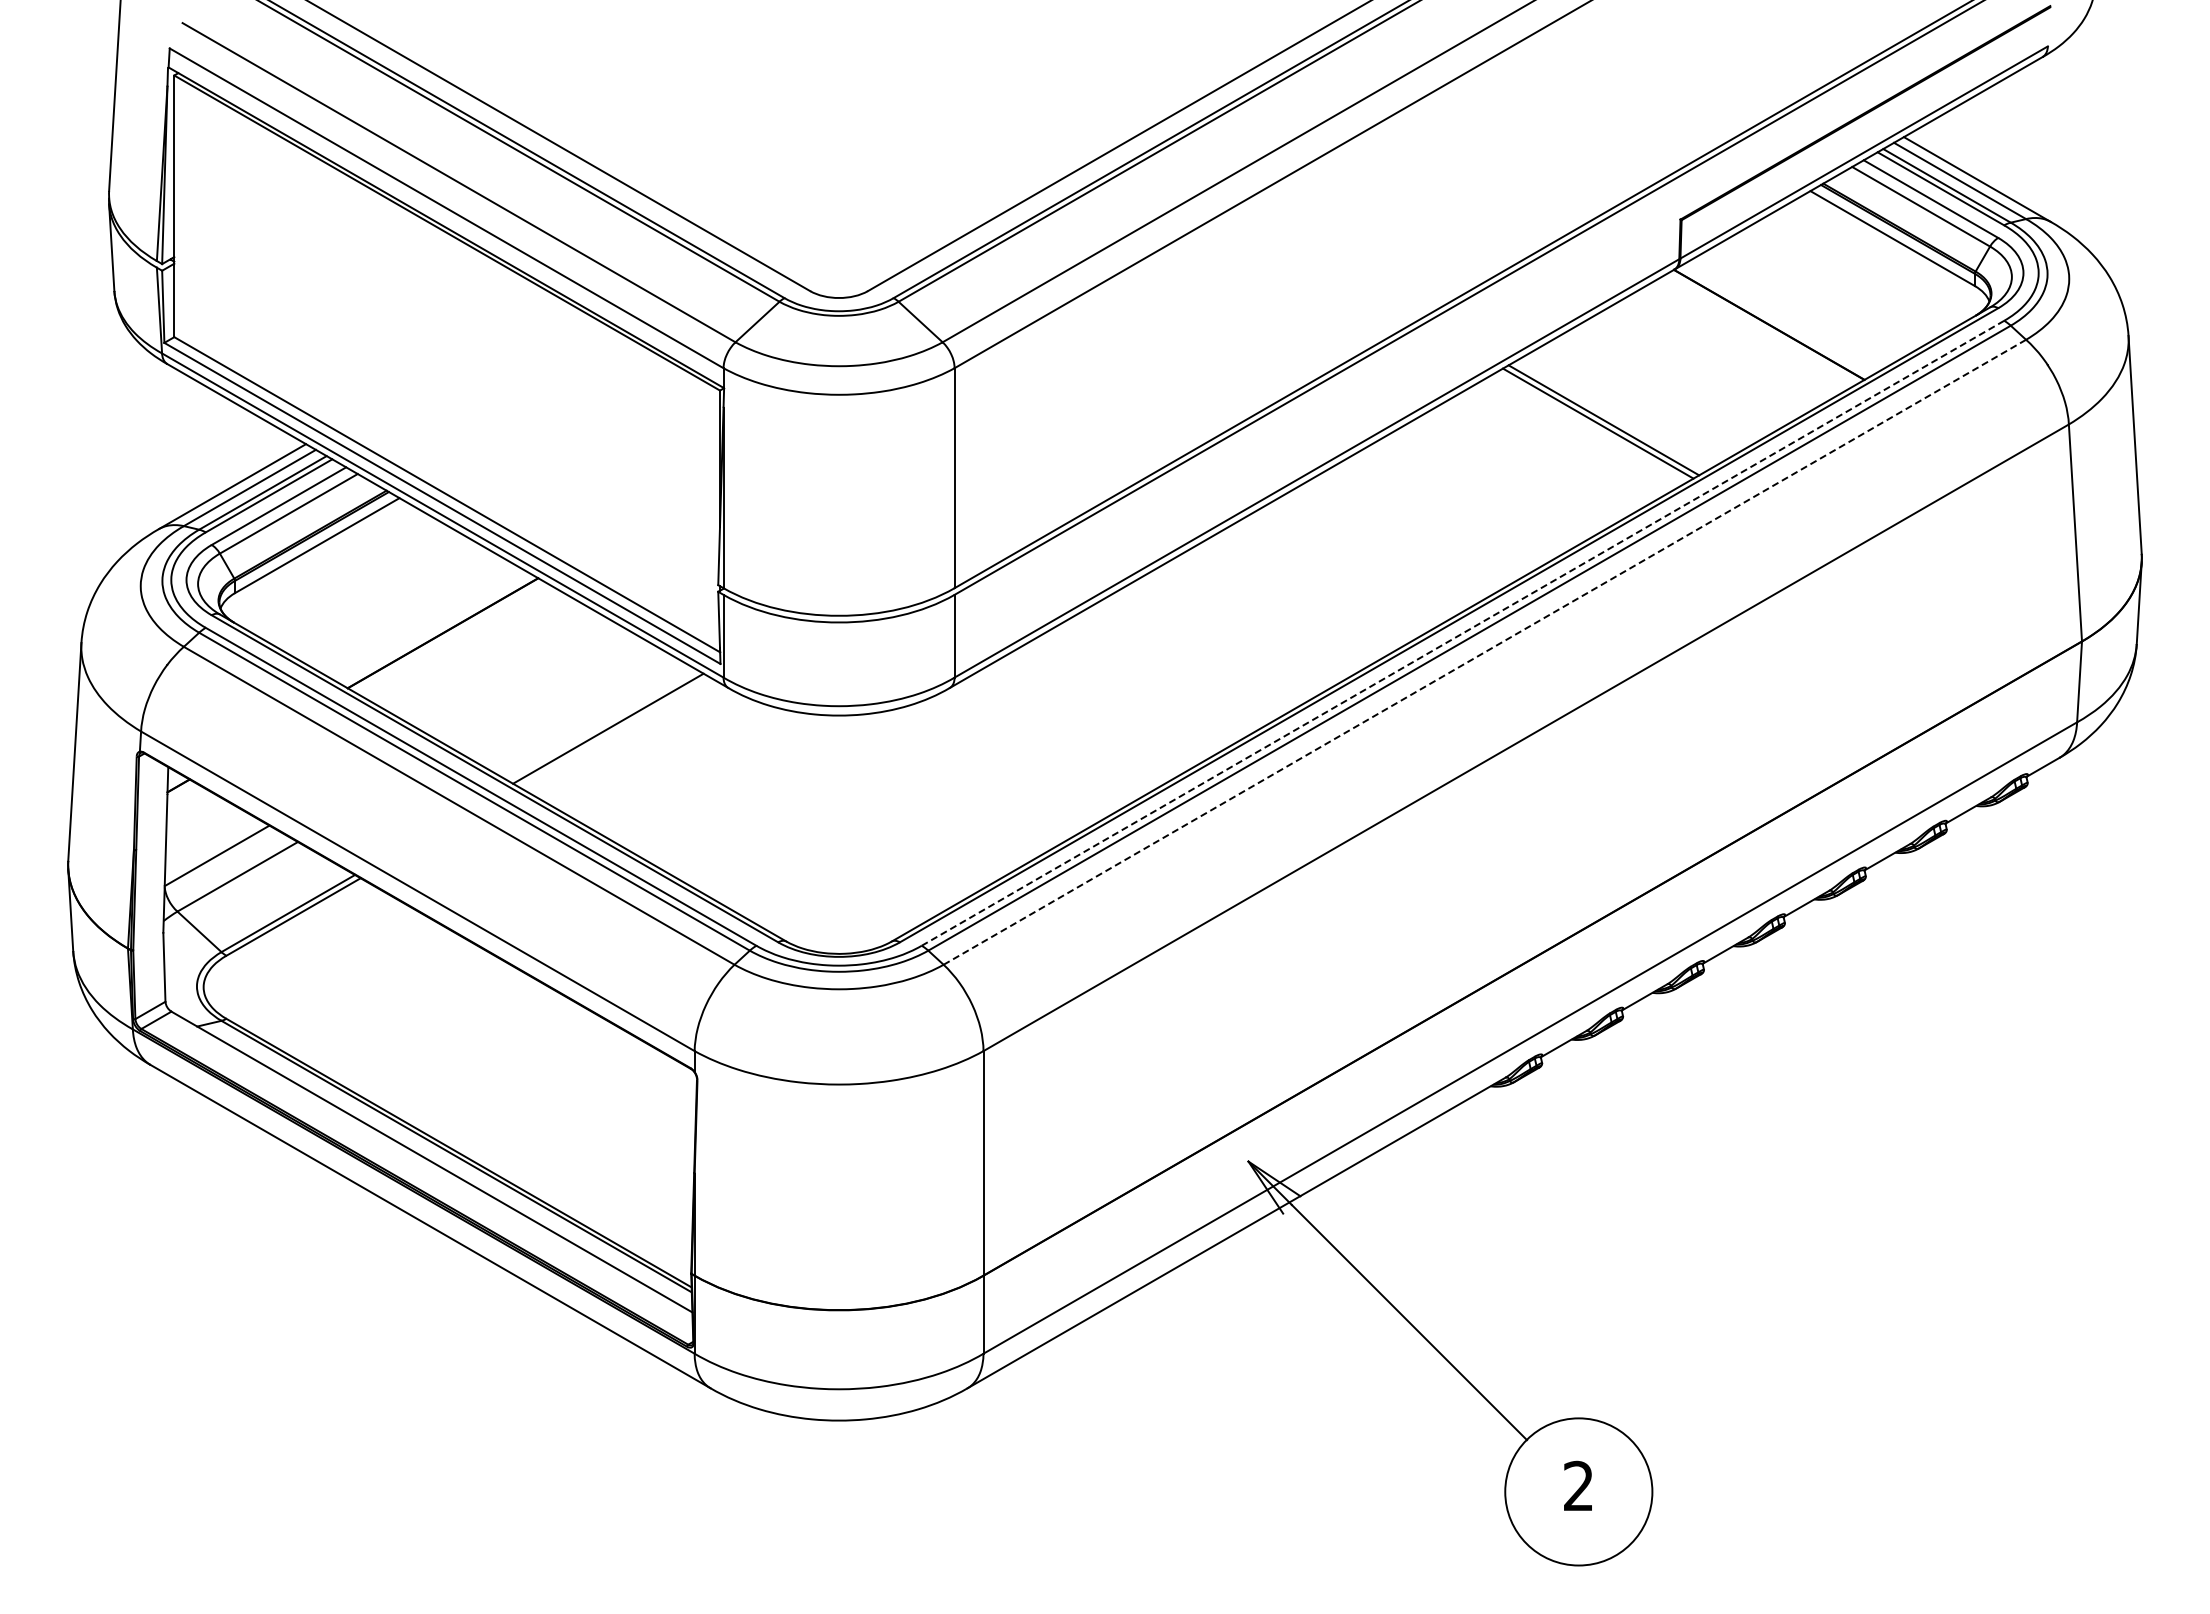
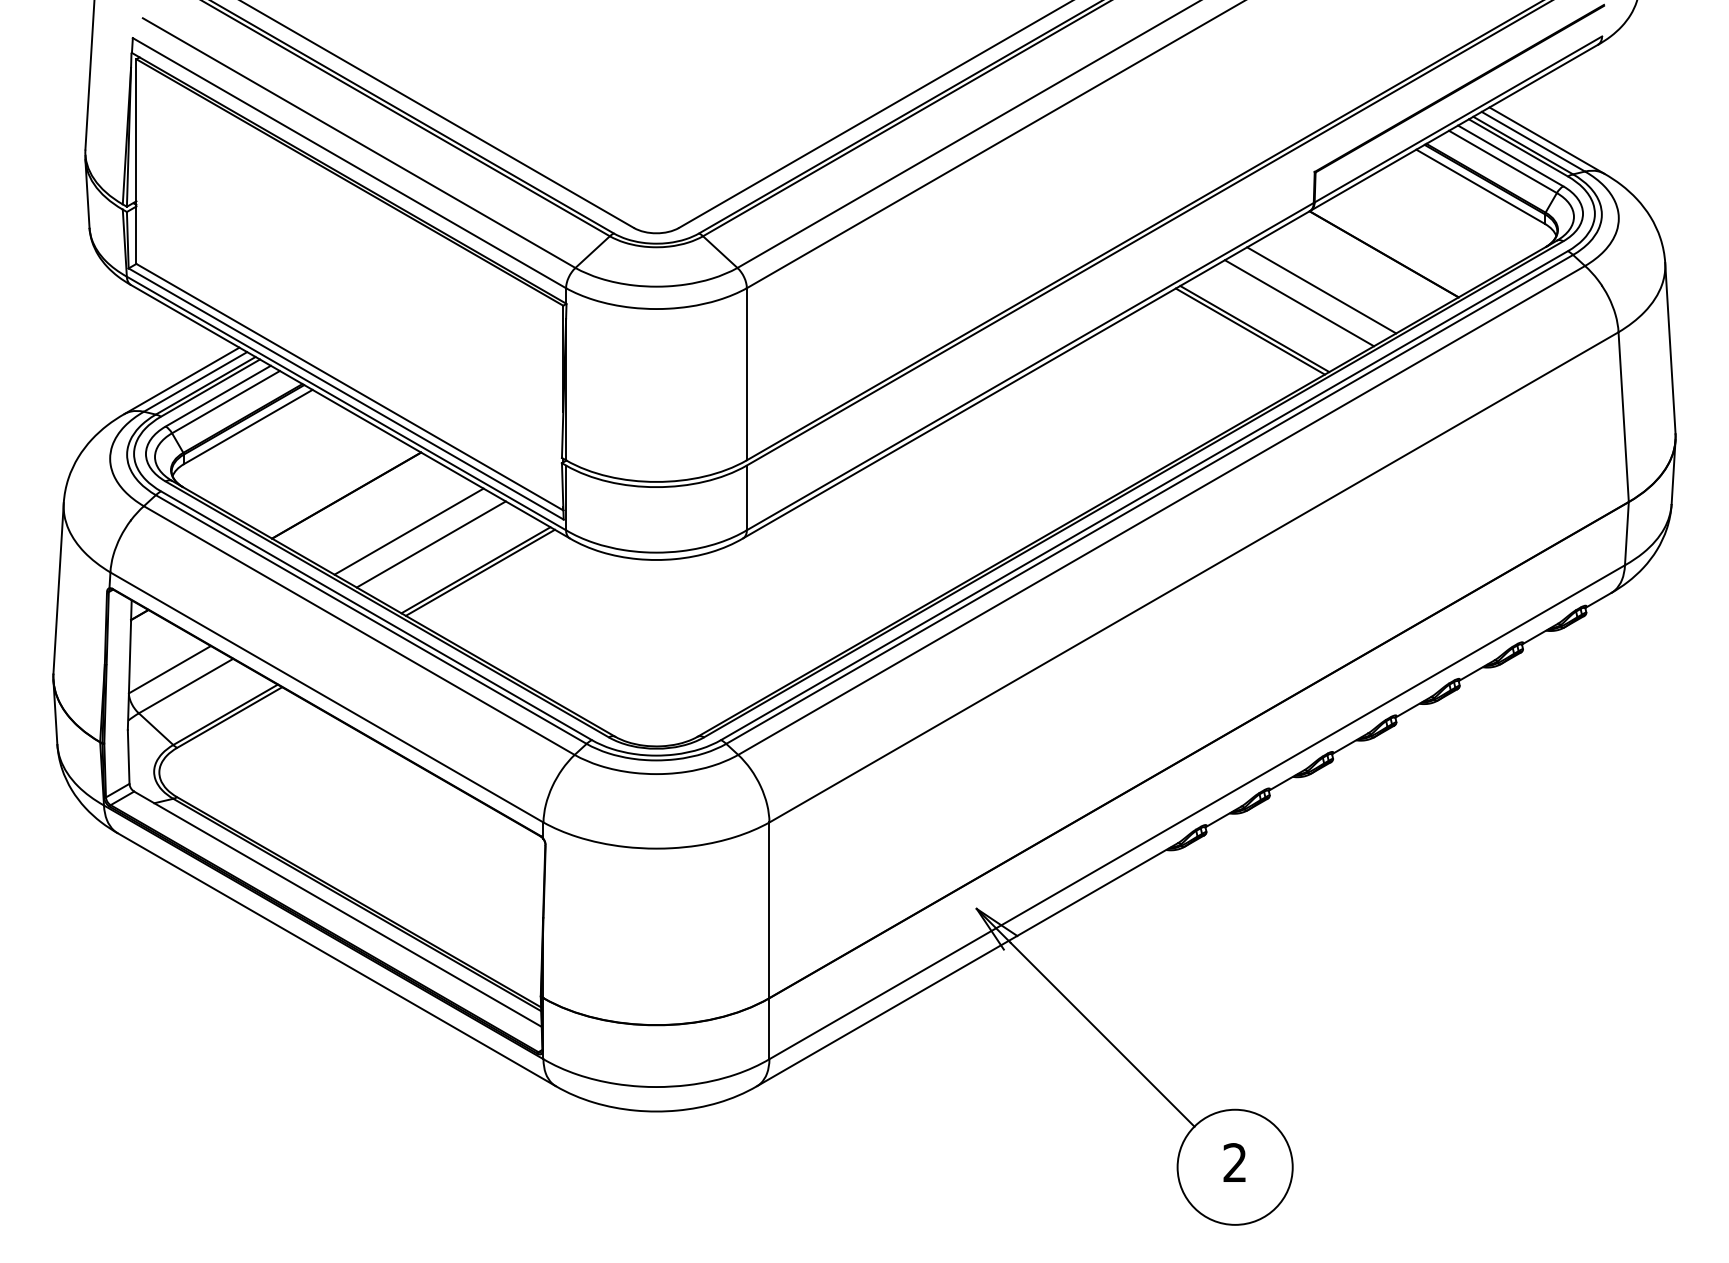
line: (1689, 370) -> (1321, 290), added
line: (1660, 387) -> (1299, 303), added
line: (1462, 633) -> (1144, 495), dashed -> solid
line: (1484, 652) -> (1161, 510), dashed -> solid
line: (522, 679) -> (408, 531), added
line: (551, 695) -> (431, 544), added
line: (613, 731) -> (479, 572), added

